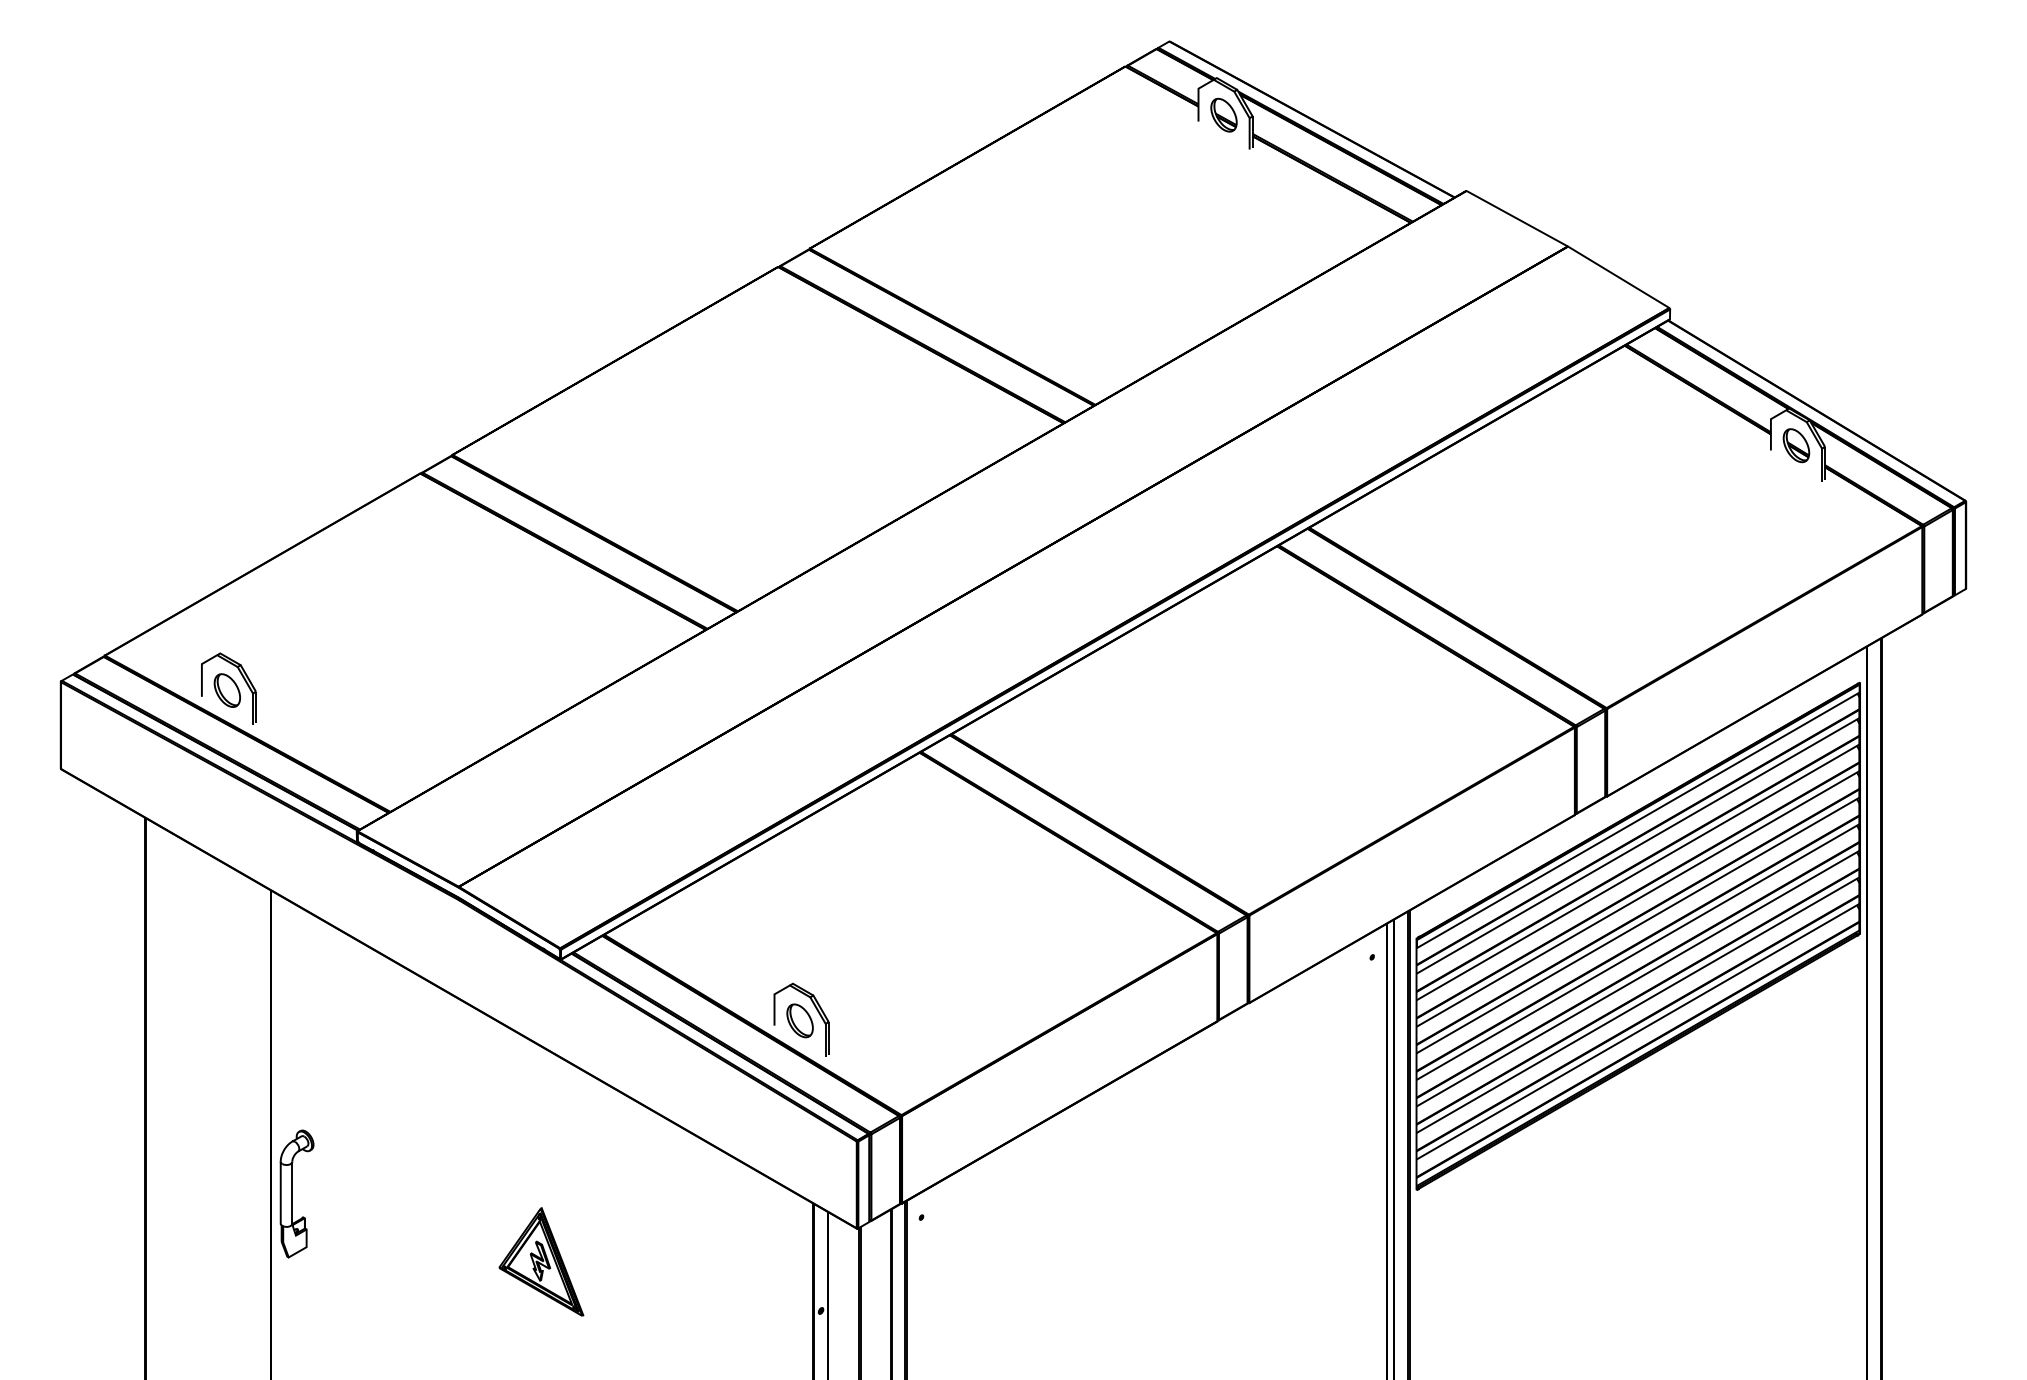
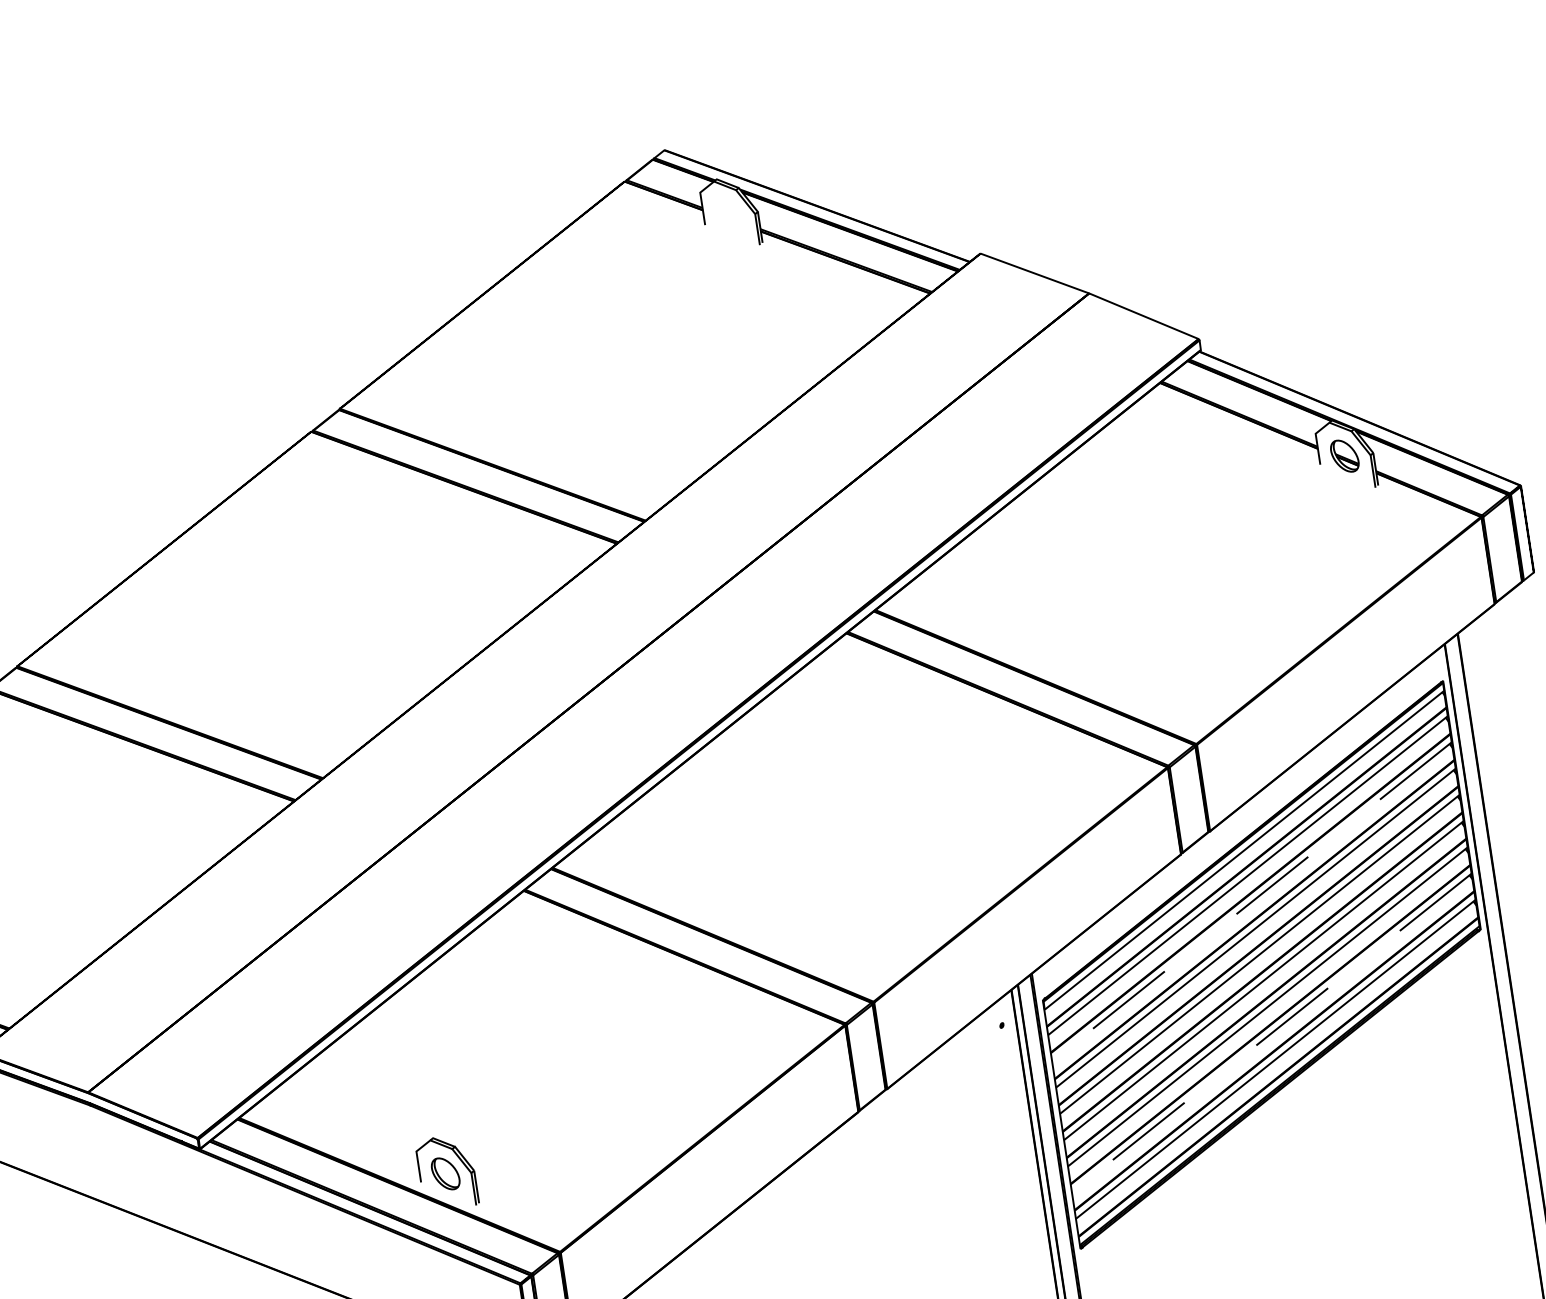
part: (1223, 114) -> (728, 214), removed
line: (1637, 872) -> (1251, 901), solid -> dashed
line: (1637, 1005) -> (1271, 1033), solid -> dashed

